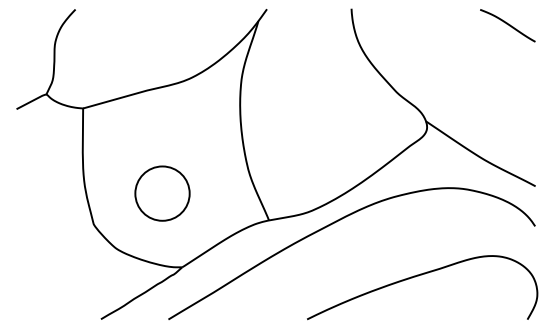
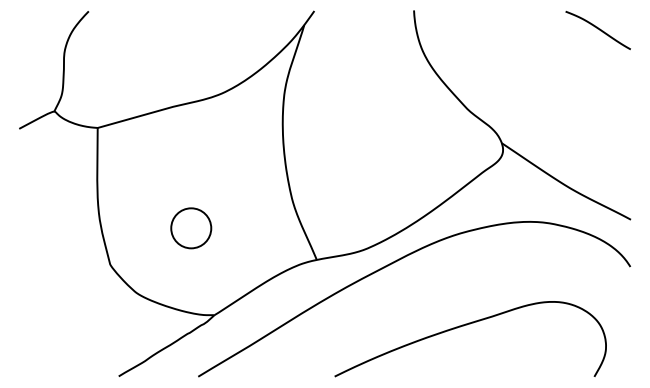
circle: (162, 193) -> (191, 228), size x0.62
curve: (419, 276) -> (467, 325), moved

